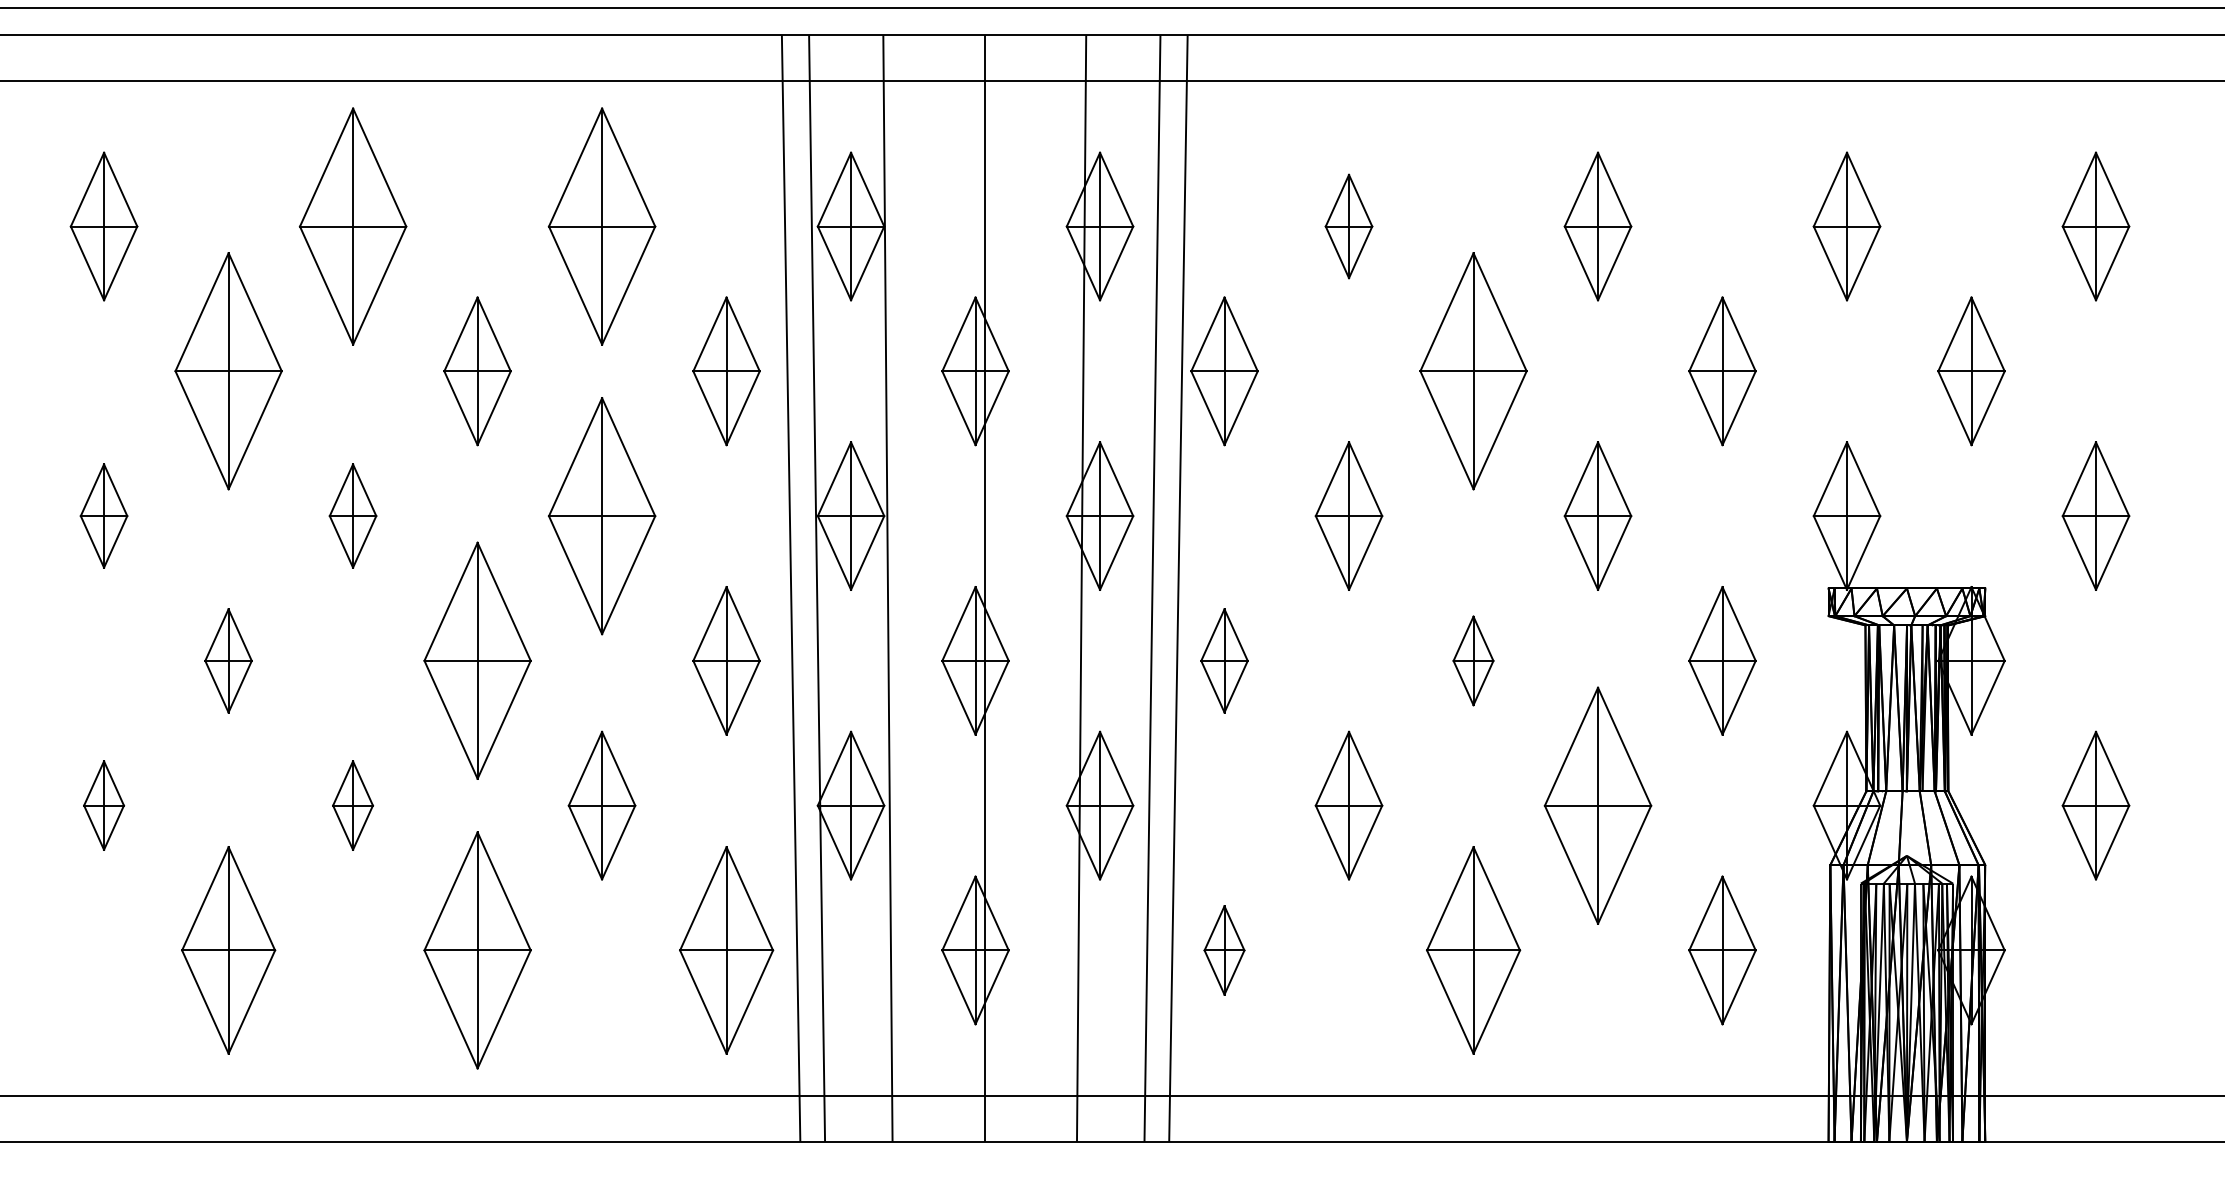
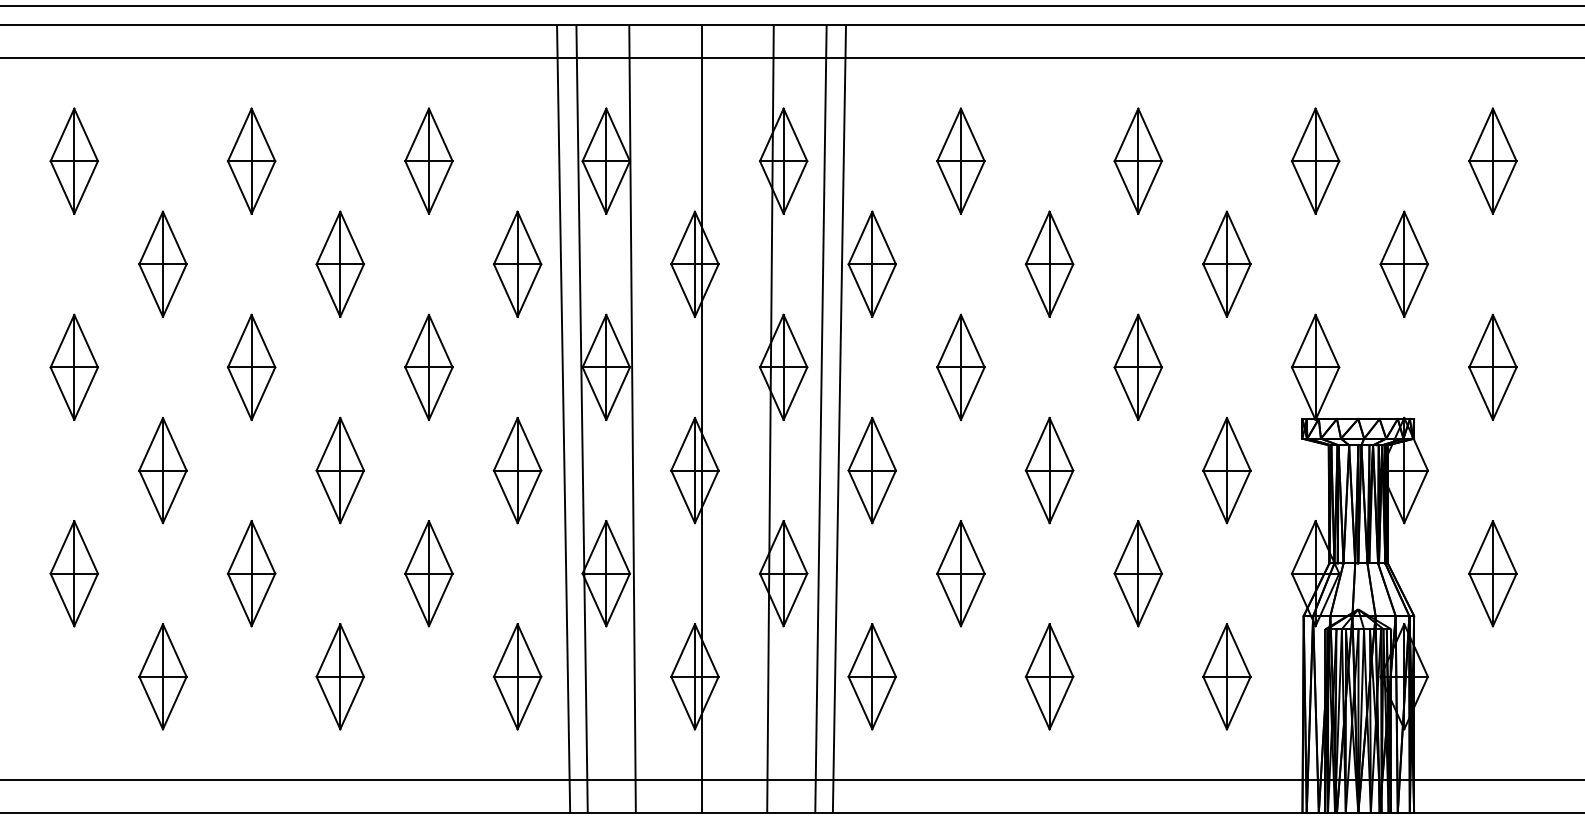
part: (352, 226) -> (251, 161), size x0.62
part: (601, 226) -> (428, 161), size x0.62
part: (1348, 226) -> (960, 161), size x1.43
part: (228, 371) -> (162, 264), size x0.62
part: (1473, 371) -> (1049, 264), size x0.62
part: (103, 515) -> (73, 367), size x1.43
part: (352, 515) -> (251, 367), size x1.43
part: (601, 515) -> (428, 367), size x0.62
part: (228, 660) -> (162, 470), size x1.43
part: (477, 660) -> (340, 470), size x0.62
part: (1224, 660) -> (872, 470), size x1.43
part: (1473, 660) -> (1049, 470), size x1.67
part: (103, 805) -> (73, 573), size x1.67
part: (352, 805) -> (251, 573), size x1.67
part: (1597, 805) -> (1137, 573), size x0.62
part: (228, 950) -> (162, 676), size x0.71
part: (477, 950) -> (340, 676), size x0.62
part: (726, 950) -> (517, 676), size x0.71
part: (1224, 950) -> (872, 676), size x1.67
part: (1473, 950) -> (1049, 676), size x0.71

